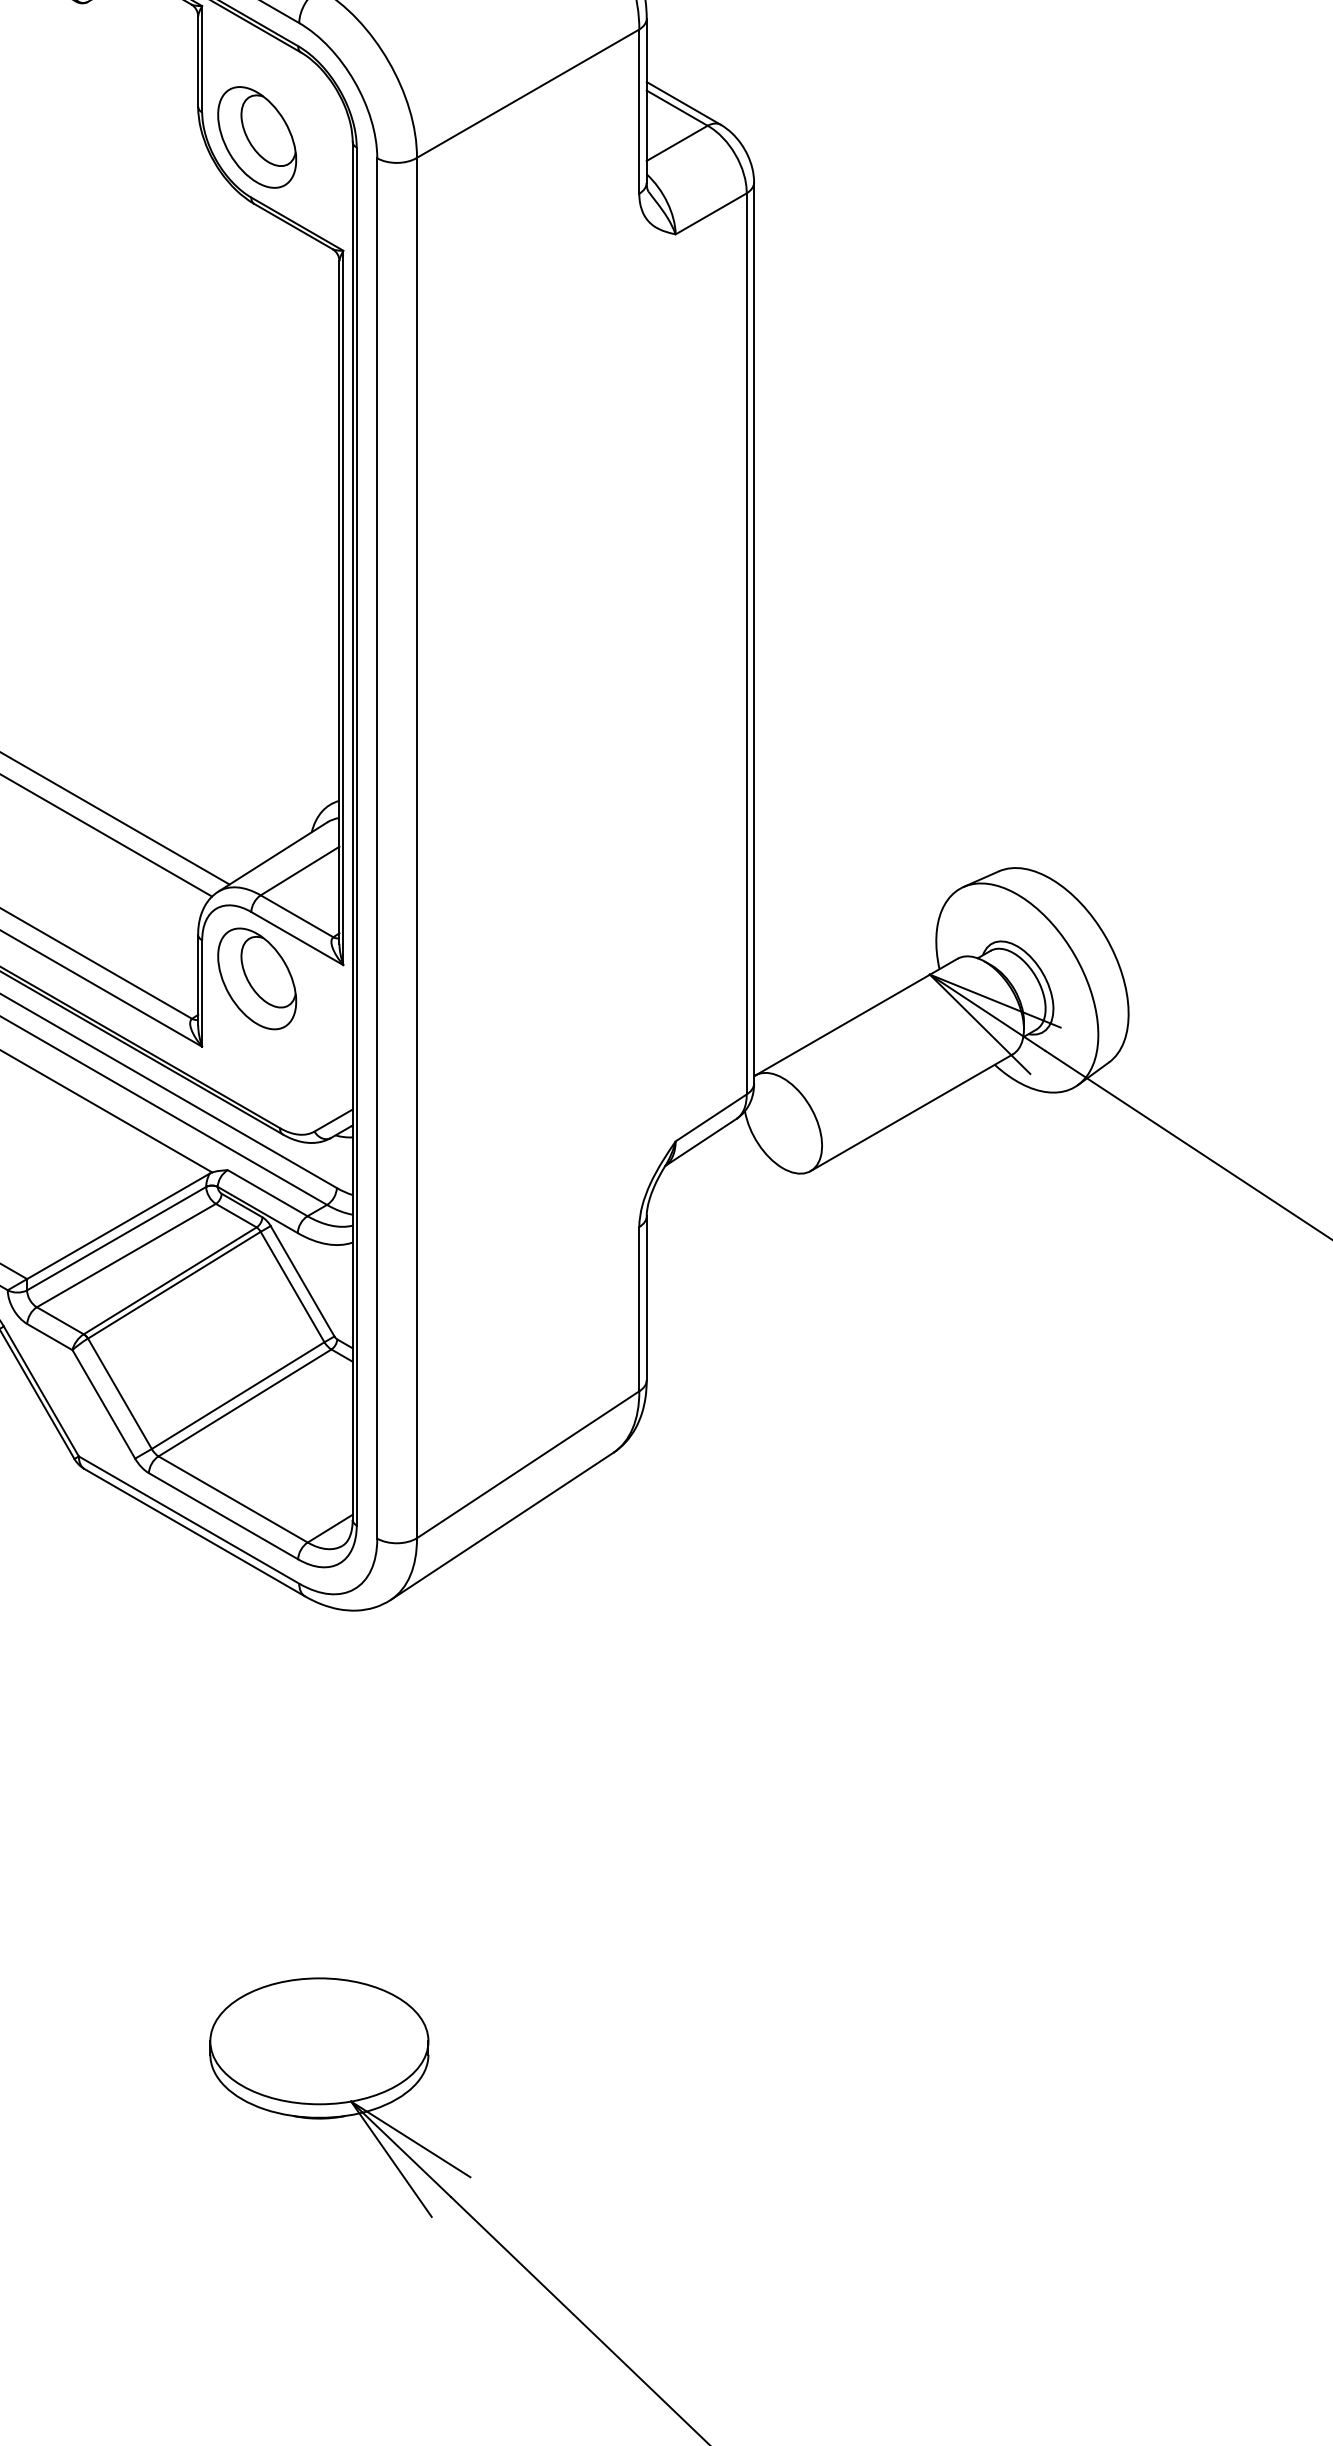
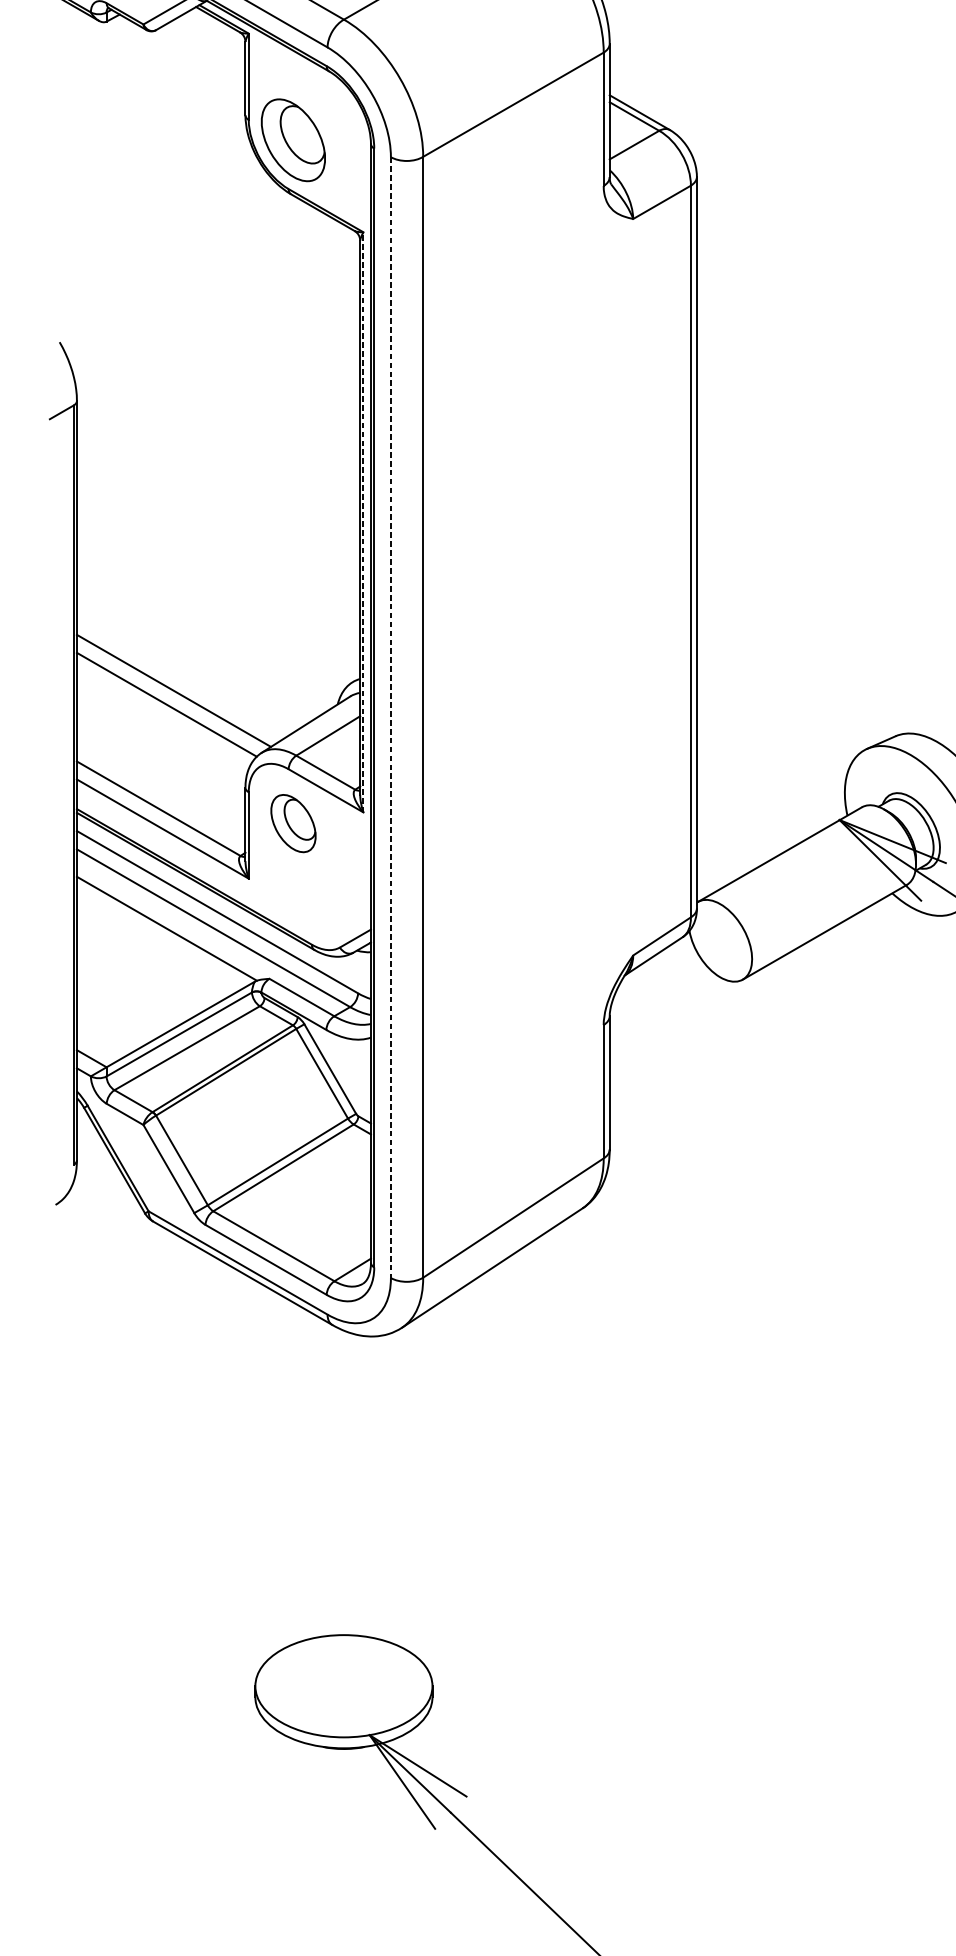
line: (343, 607) -> (363, 521), solid -> dashed
line: (377, 848) -> (391, 717), solid -> dashed
part: (257, 978) -> (293, 823), size x0.7

